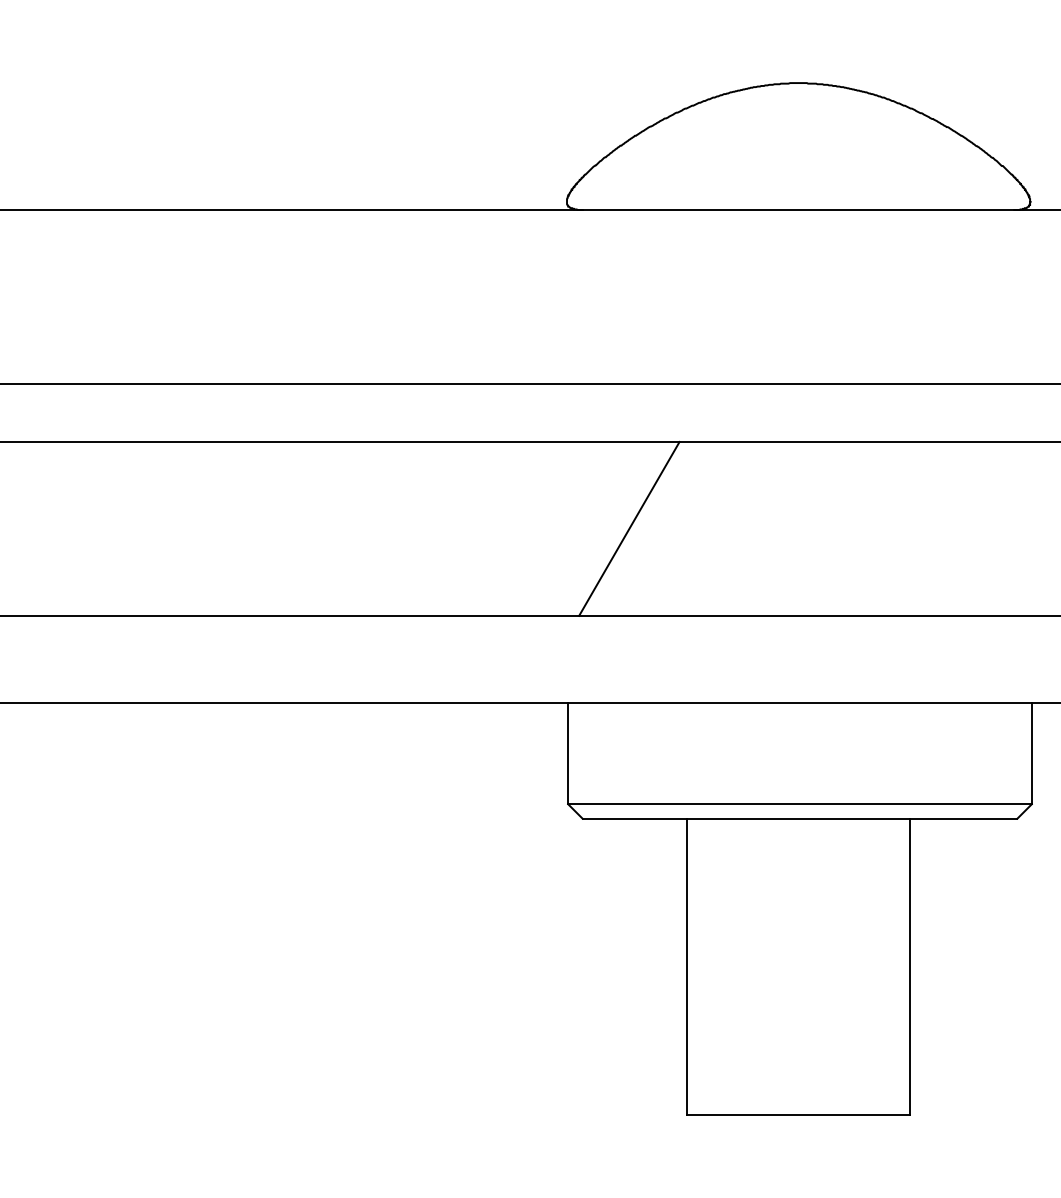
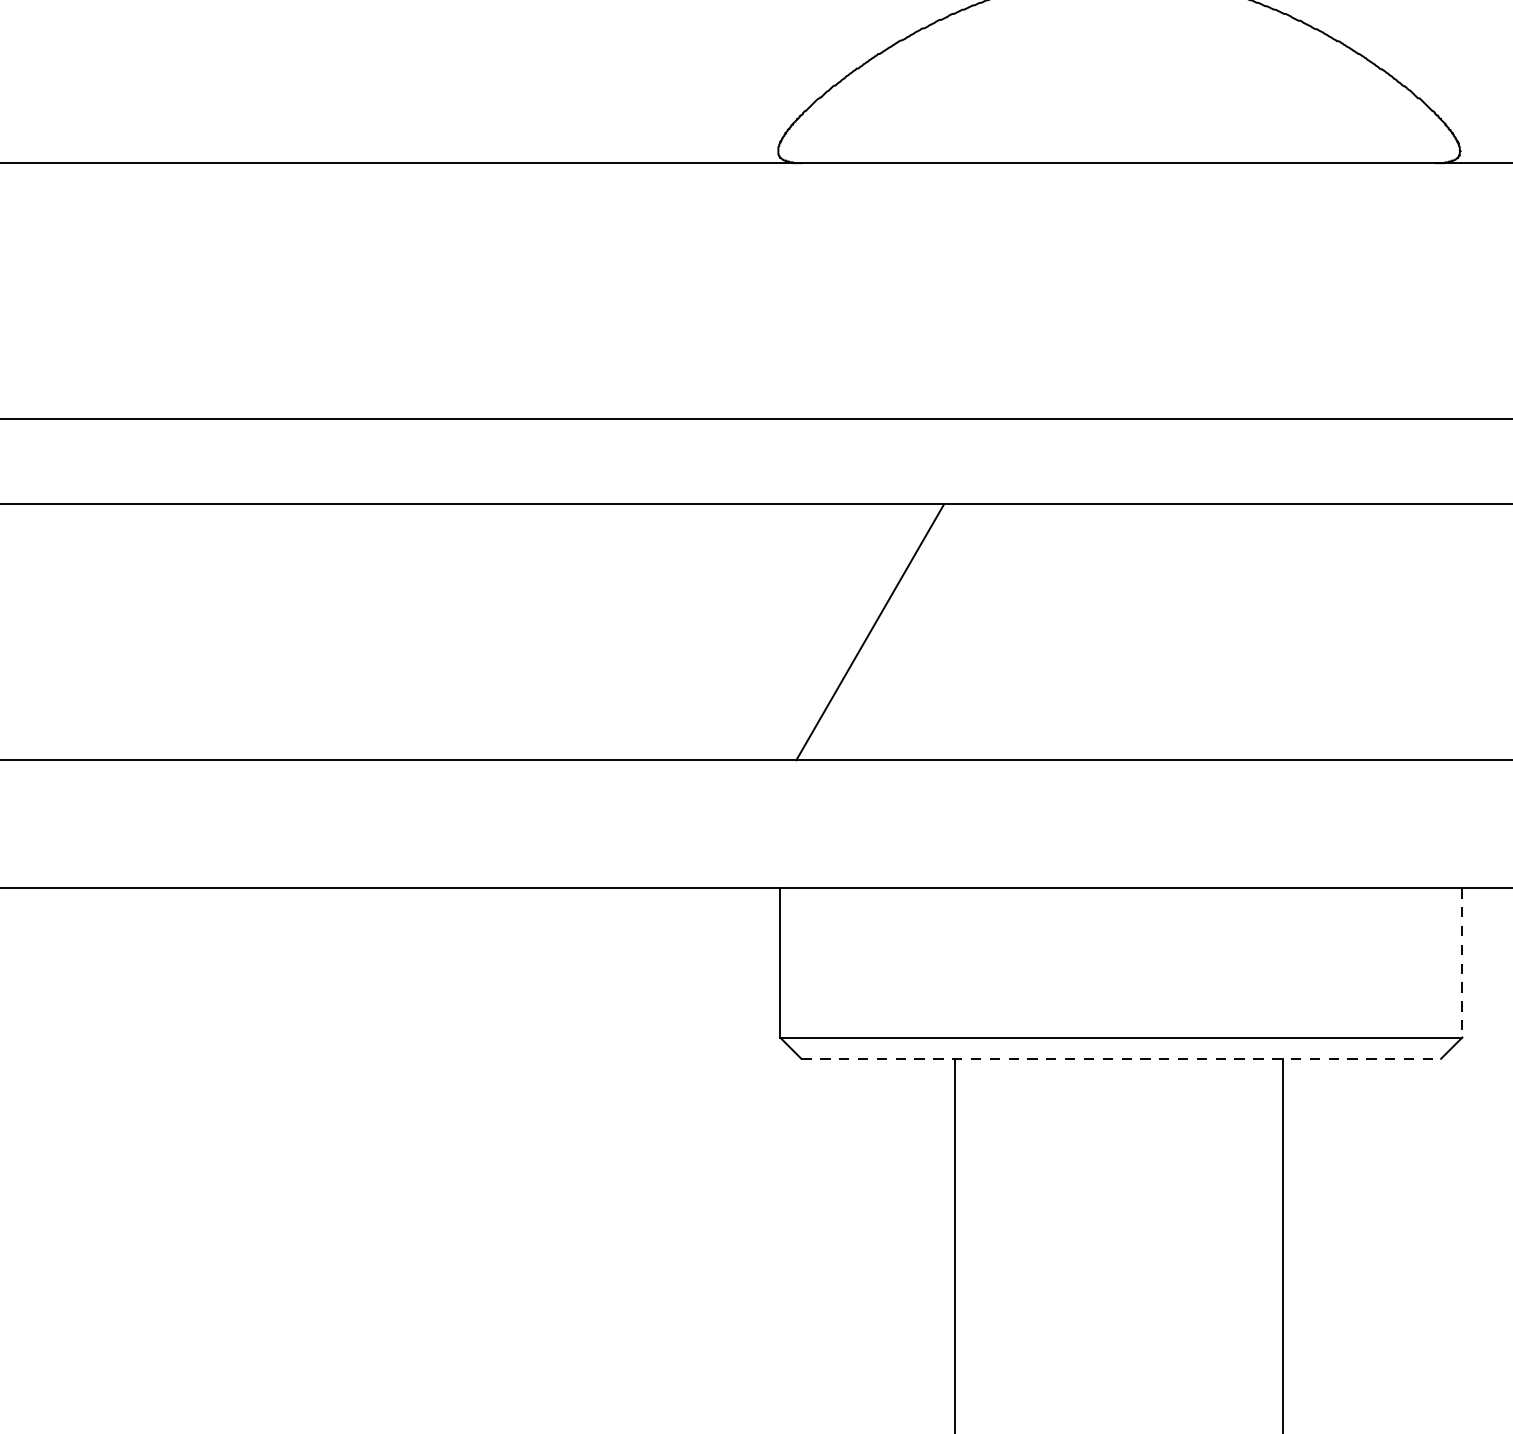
line: (1031, 753) -> (1461, 962), solid -> dashed
line: (800, 818) -> (1121, 1058), solid -> dashed

